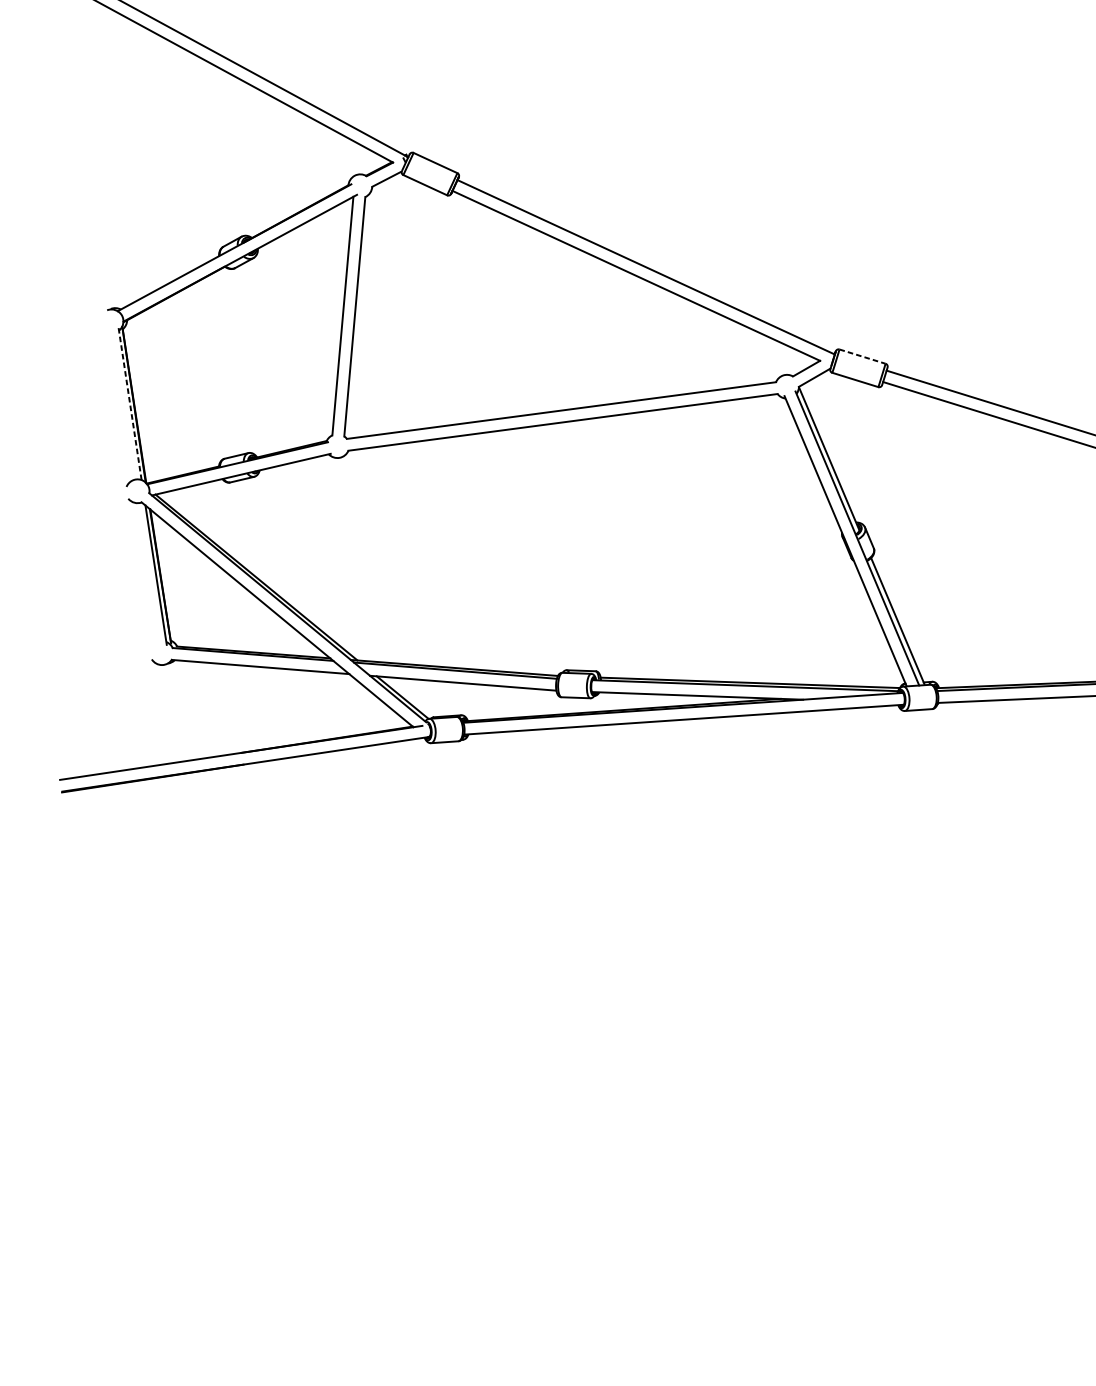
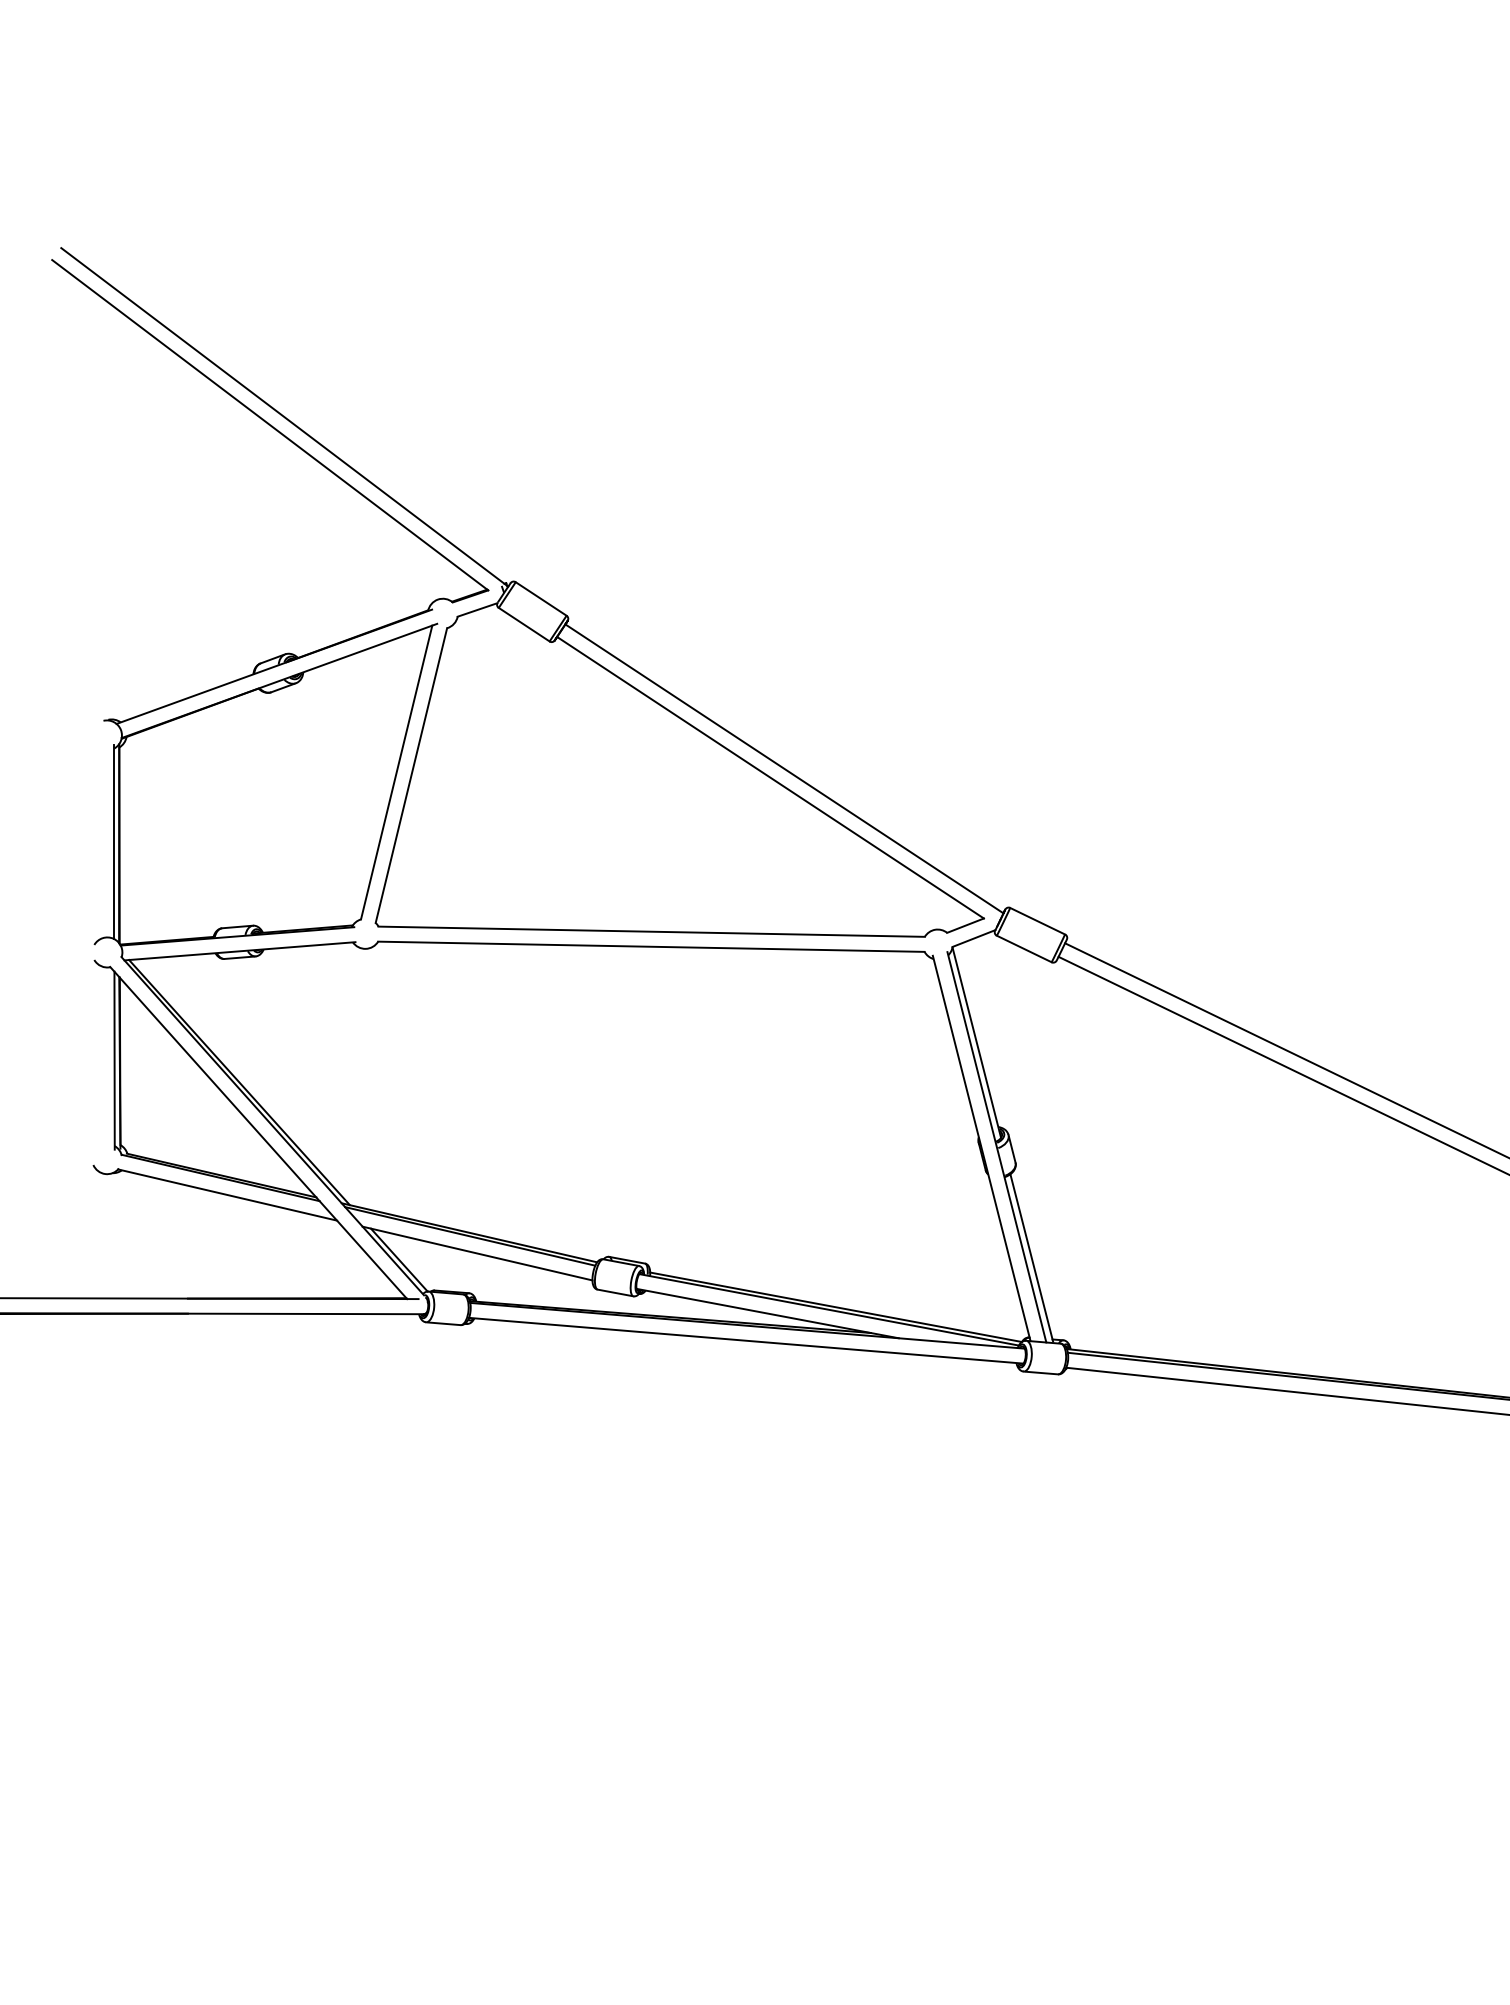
line: (863, 356) -> (1038, 921), dashed -> solid
line: (130, 404) -> (114, 842), dashed -> solid

